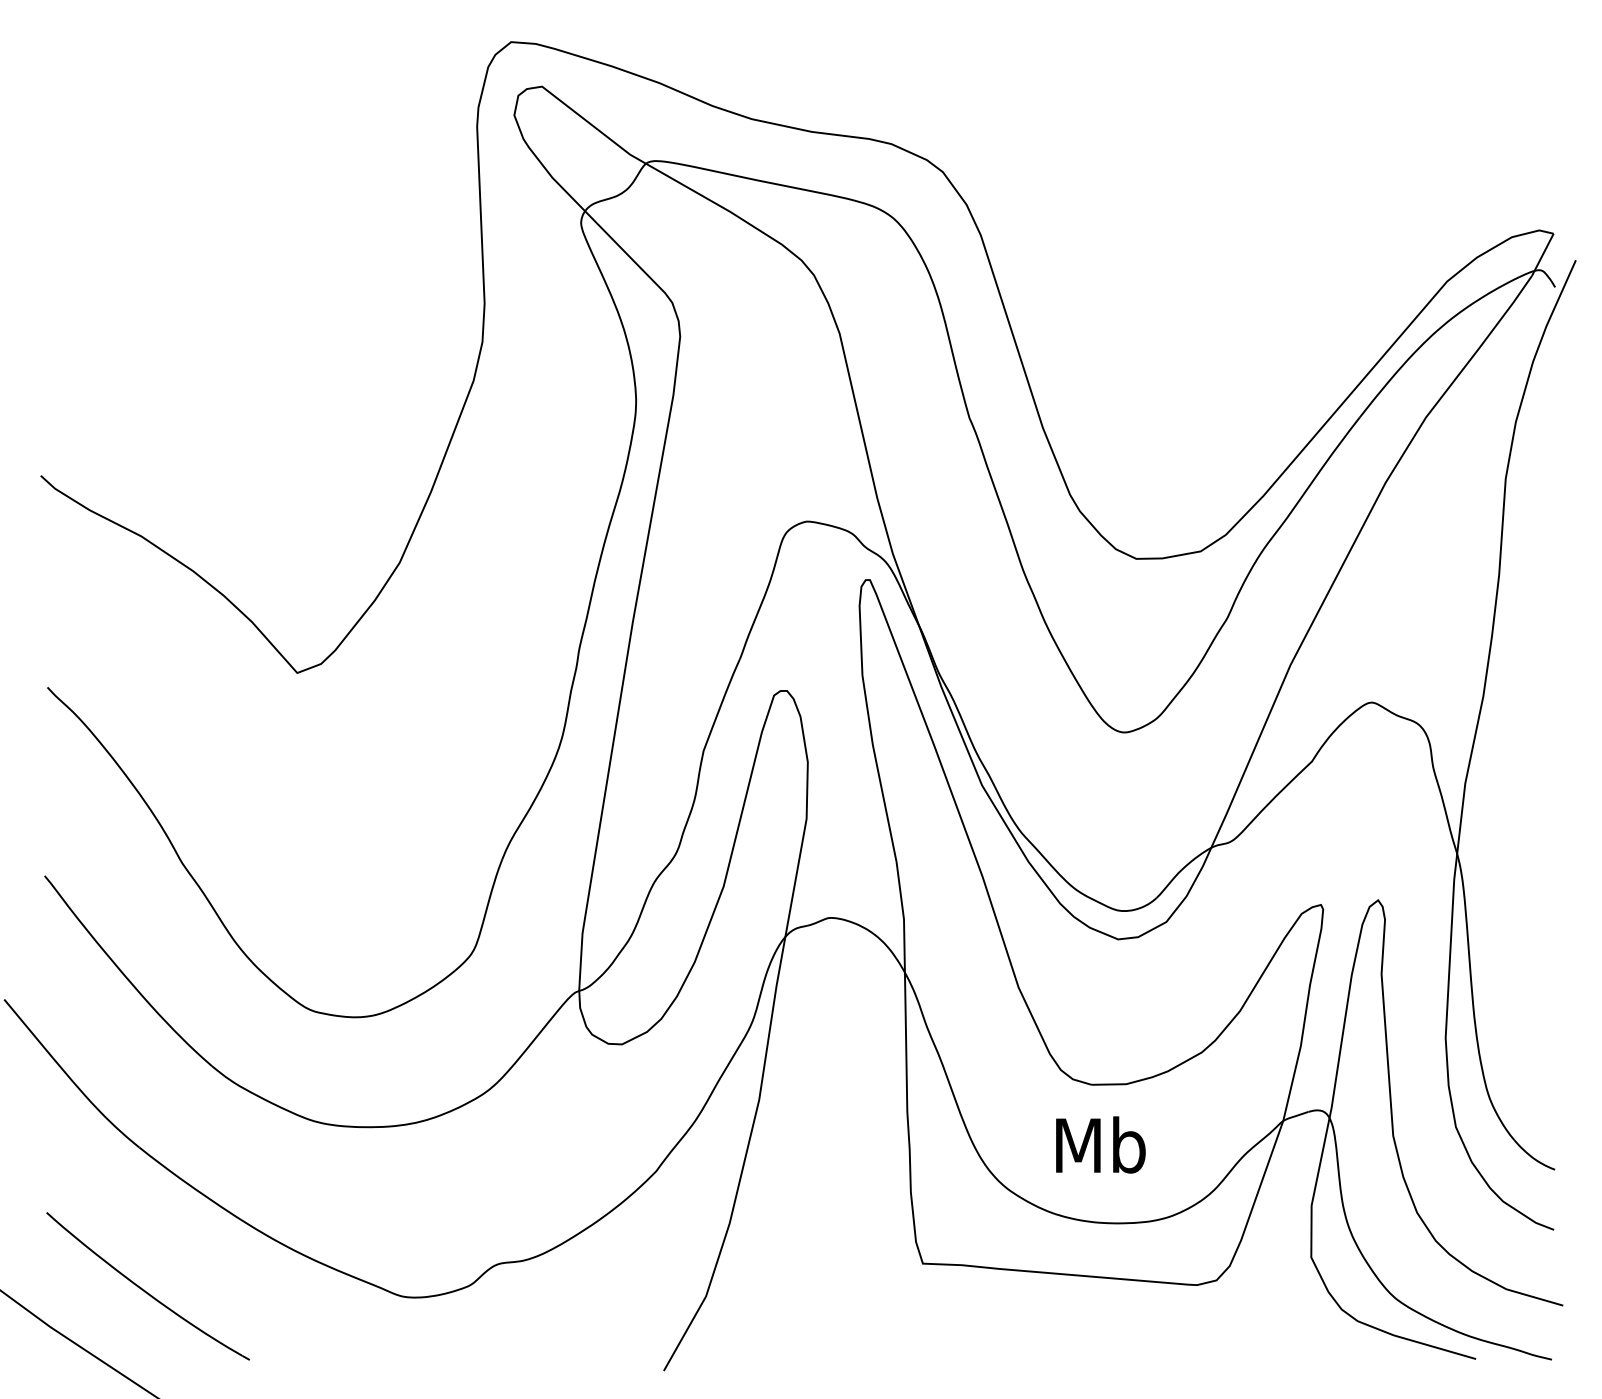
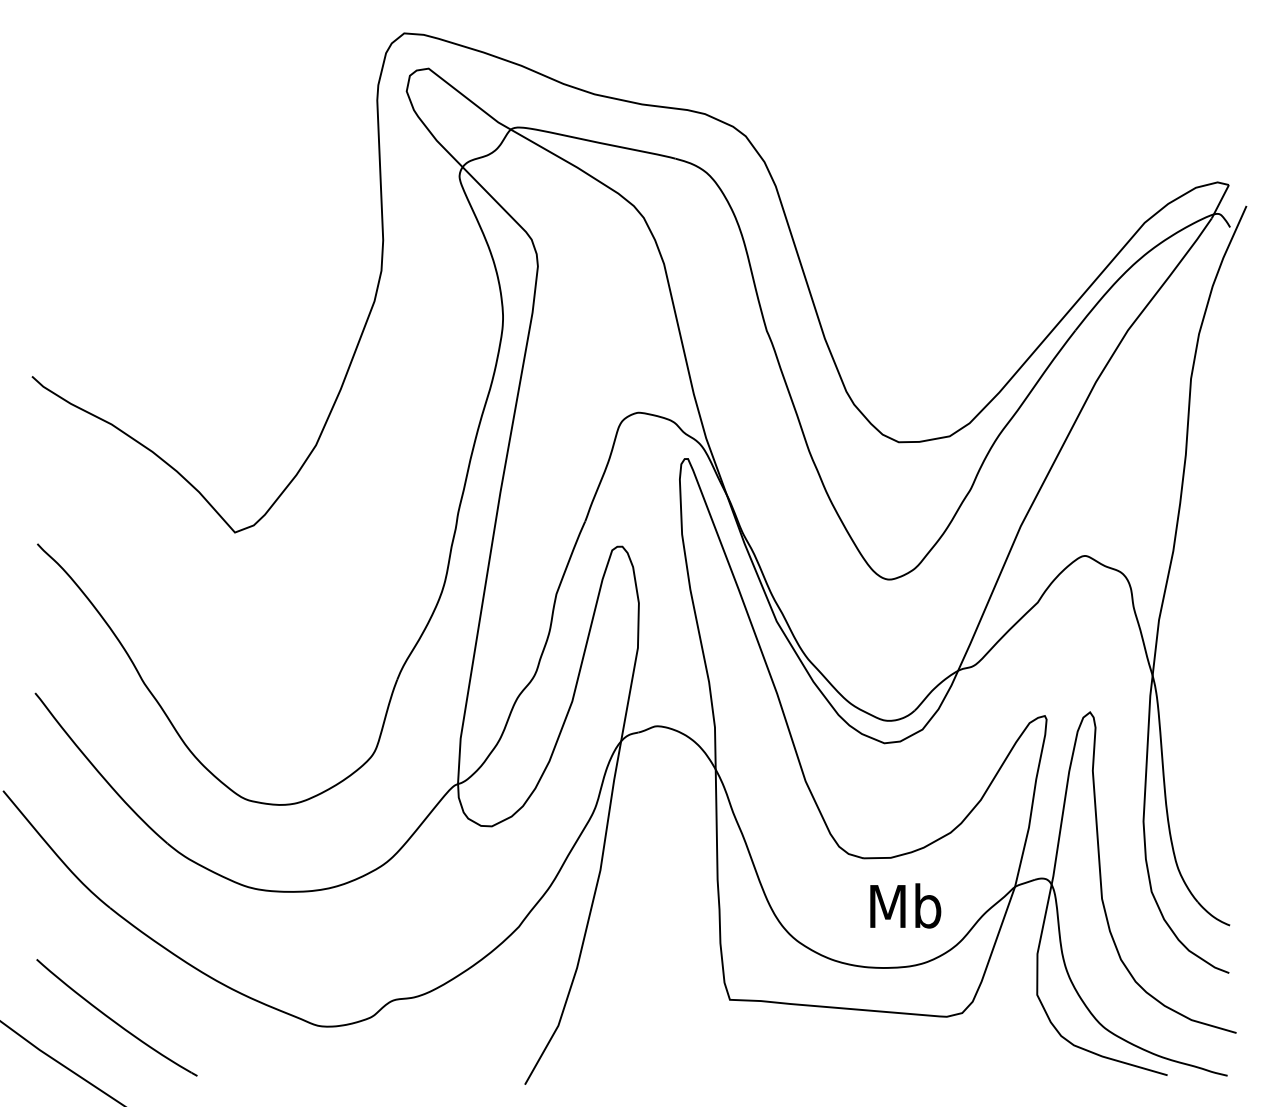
text: (1100, 1144) -> (905, 905), moved

